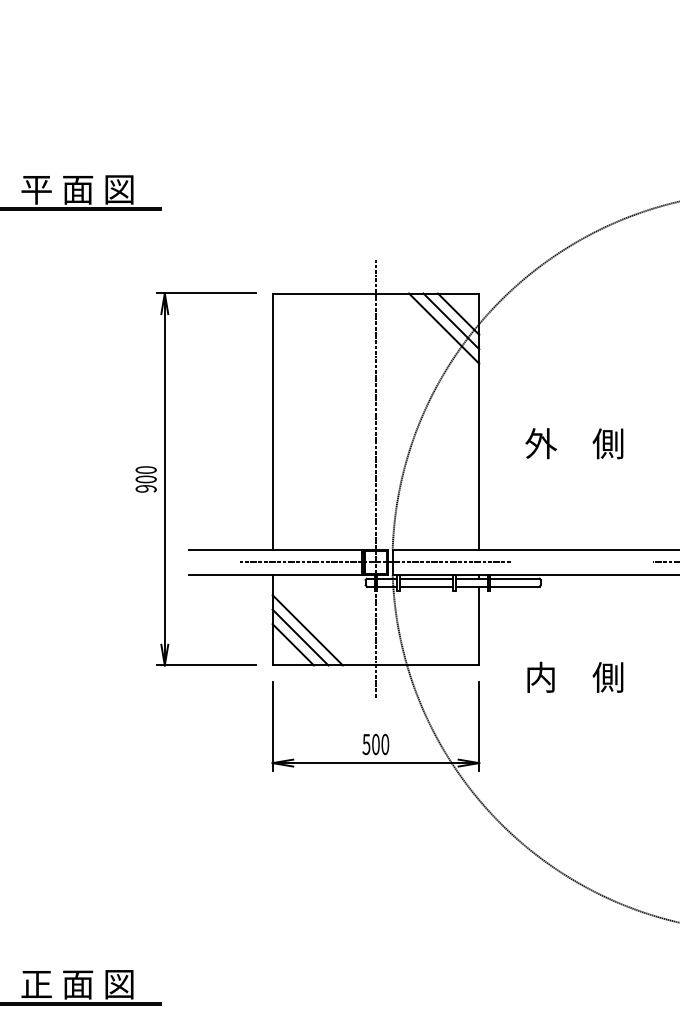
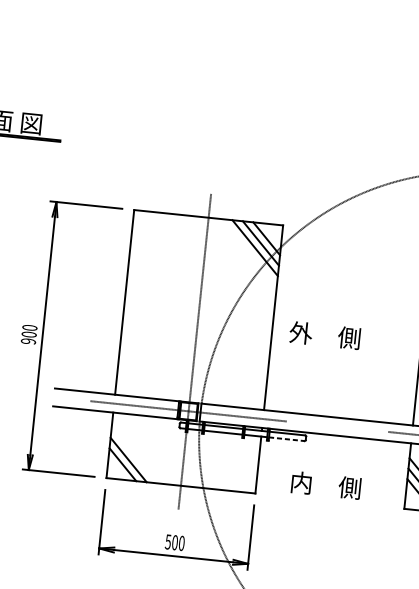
text: (574, 443) -> (325, 335), moved
line: (514, 586) -> (286, 439), solid -> dashed
line: (307, 630) -> (134, 455), removed
text: (575, 676) -> (326, 484), moved

